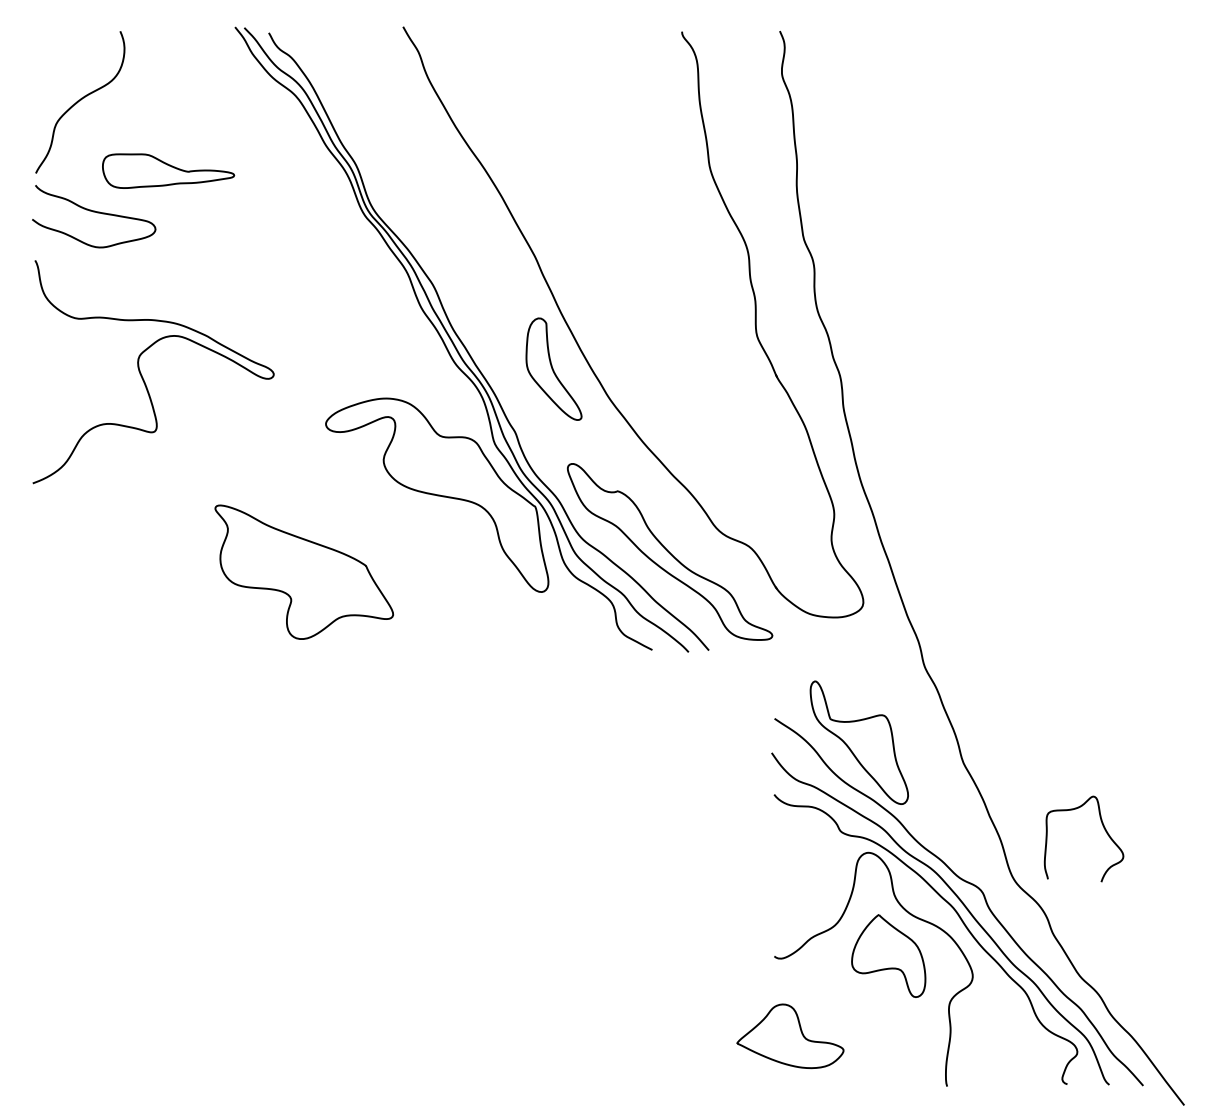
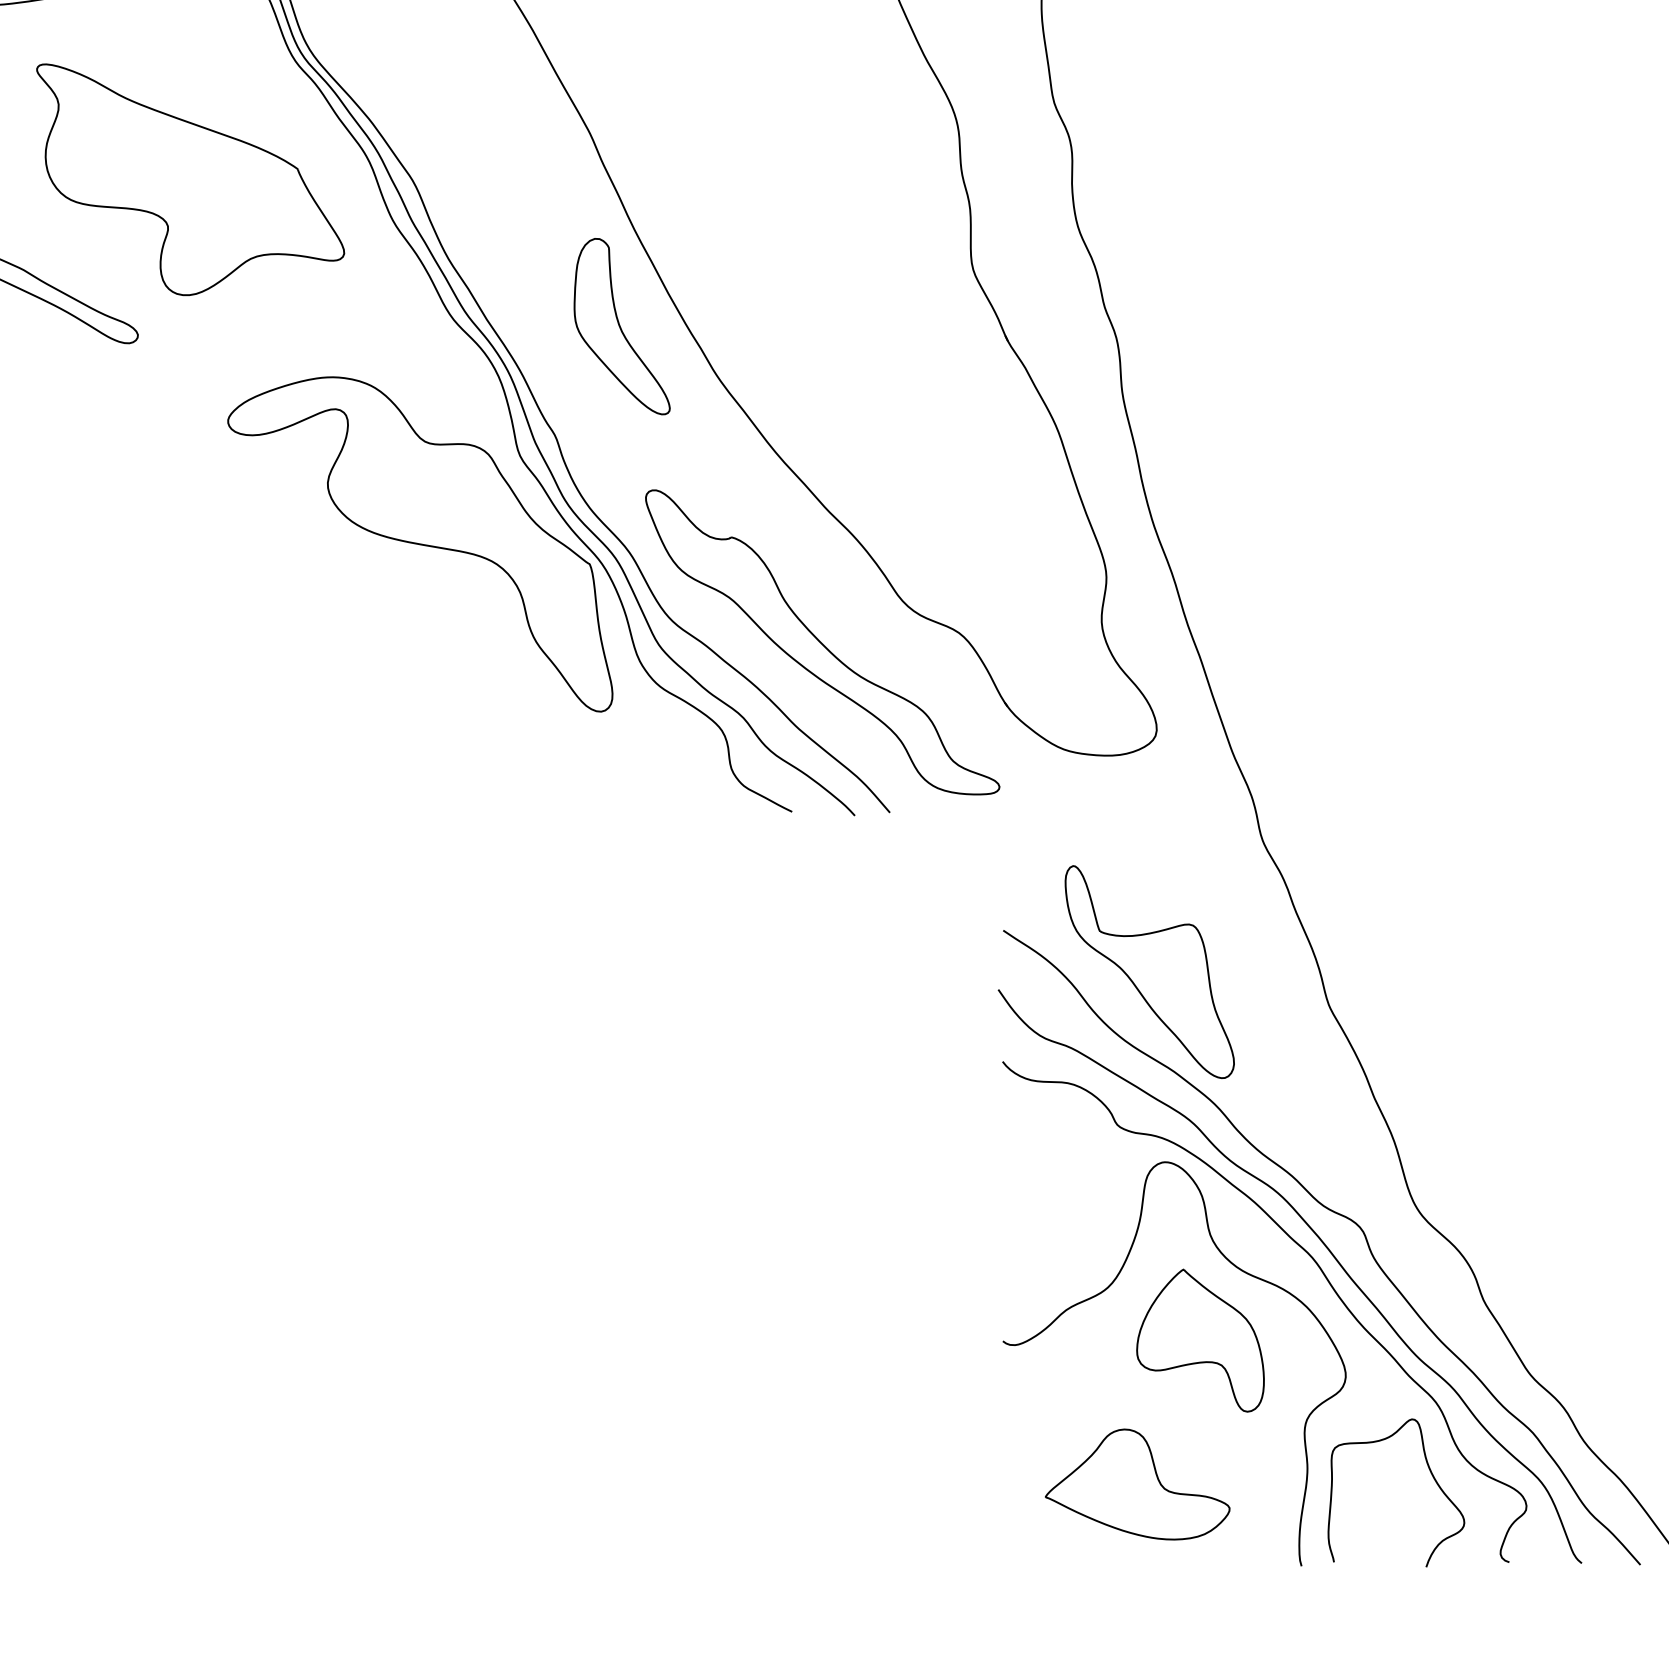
part: (304, 571) -> (190, 178), moved
curve: (1103, 828) -> (1429, 1474), moved
part: (790, 1036) -> (1137, 1484), moved

